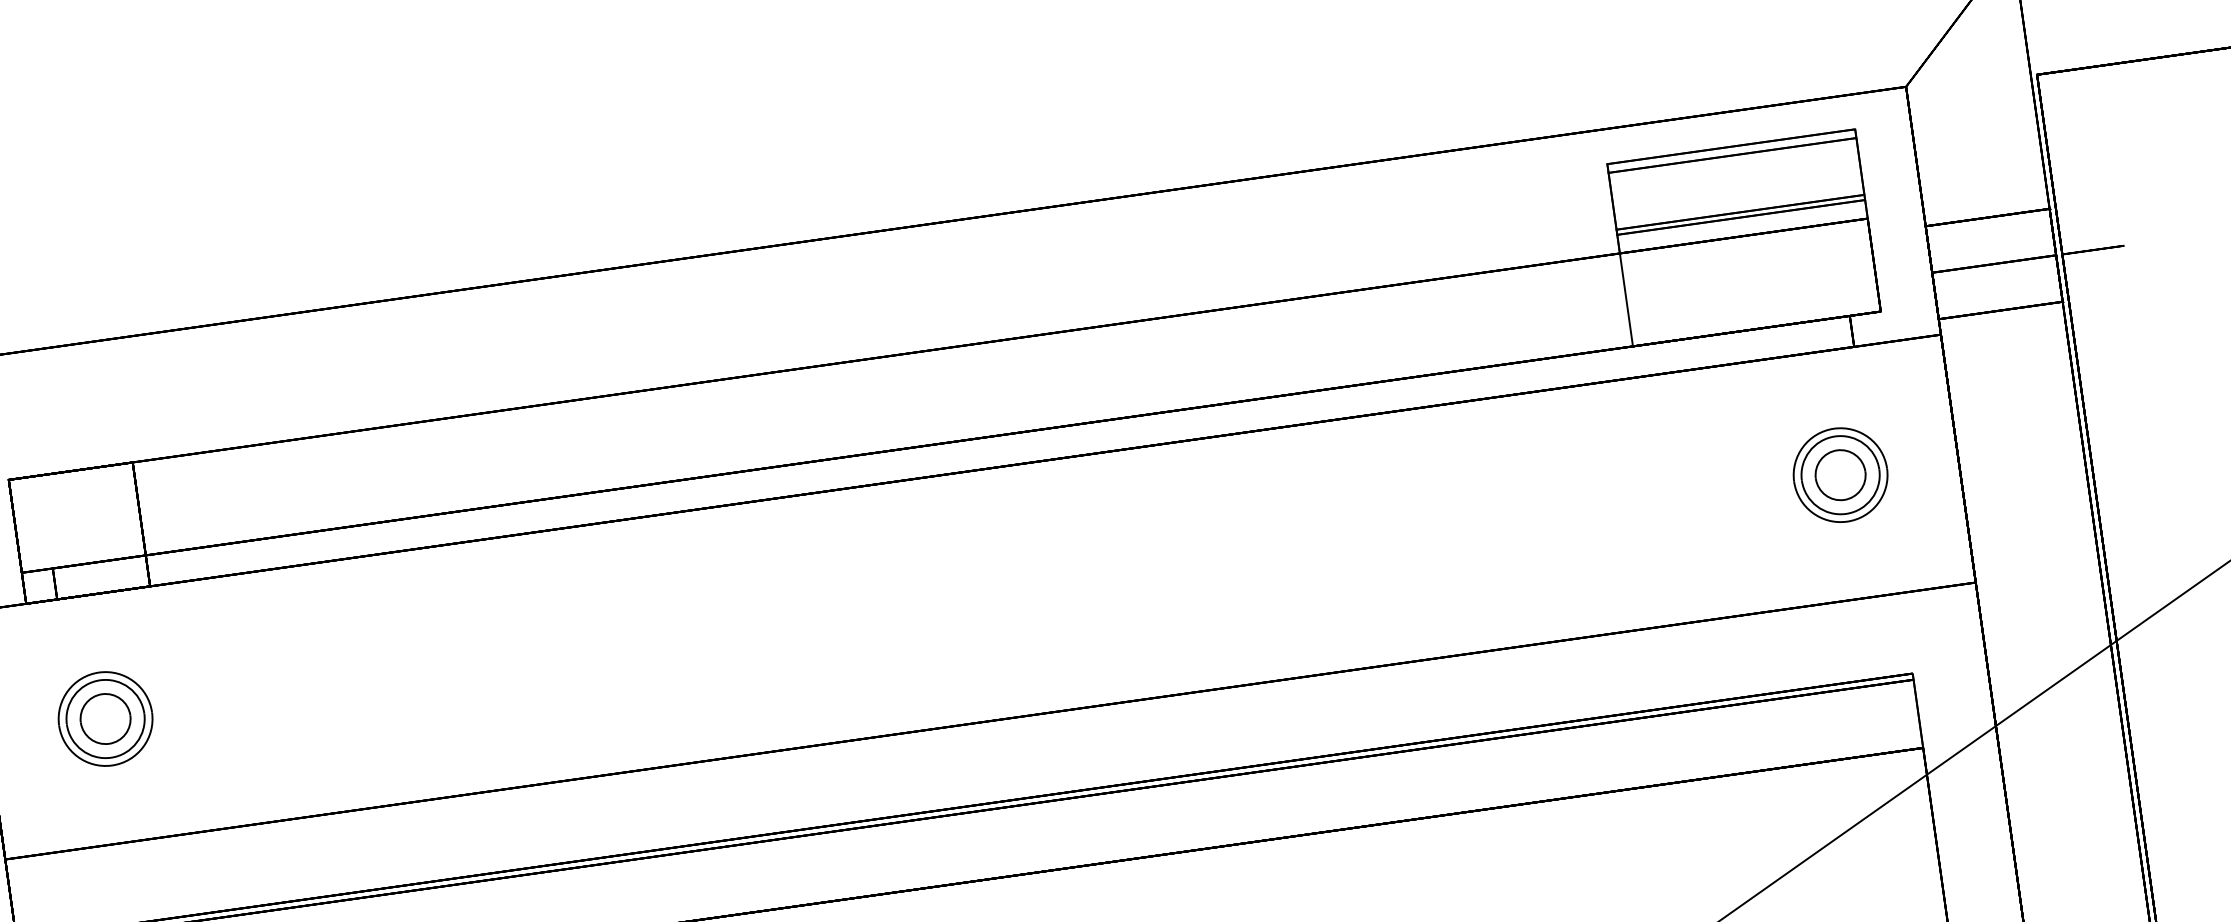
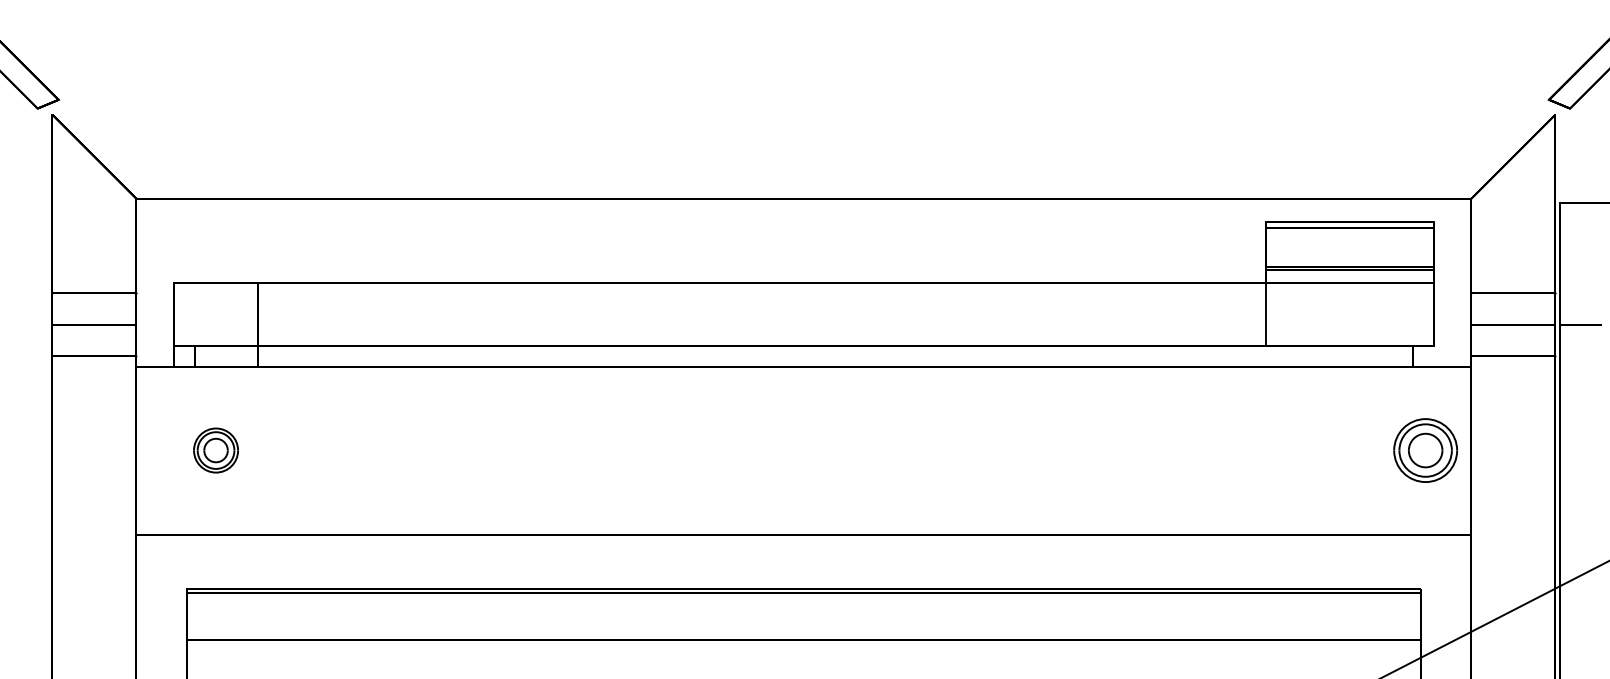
part: (1840, 475) -> (1425, 450), moved
part: (104, 719) -> (215, 450), size x0.7

